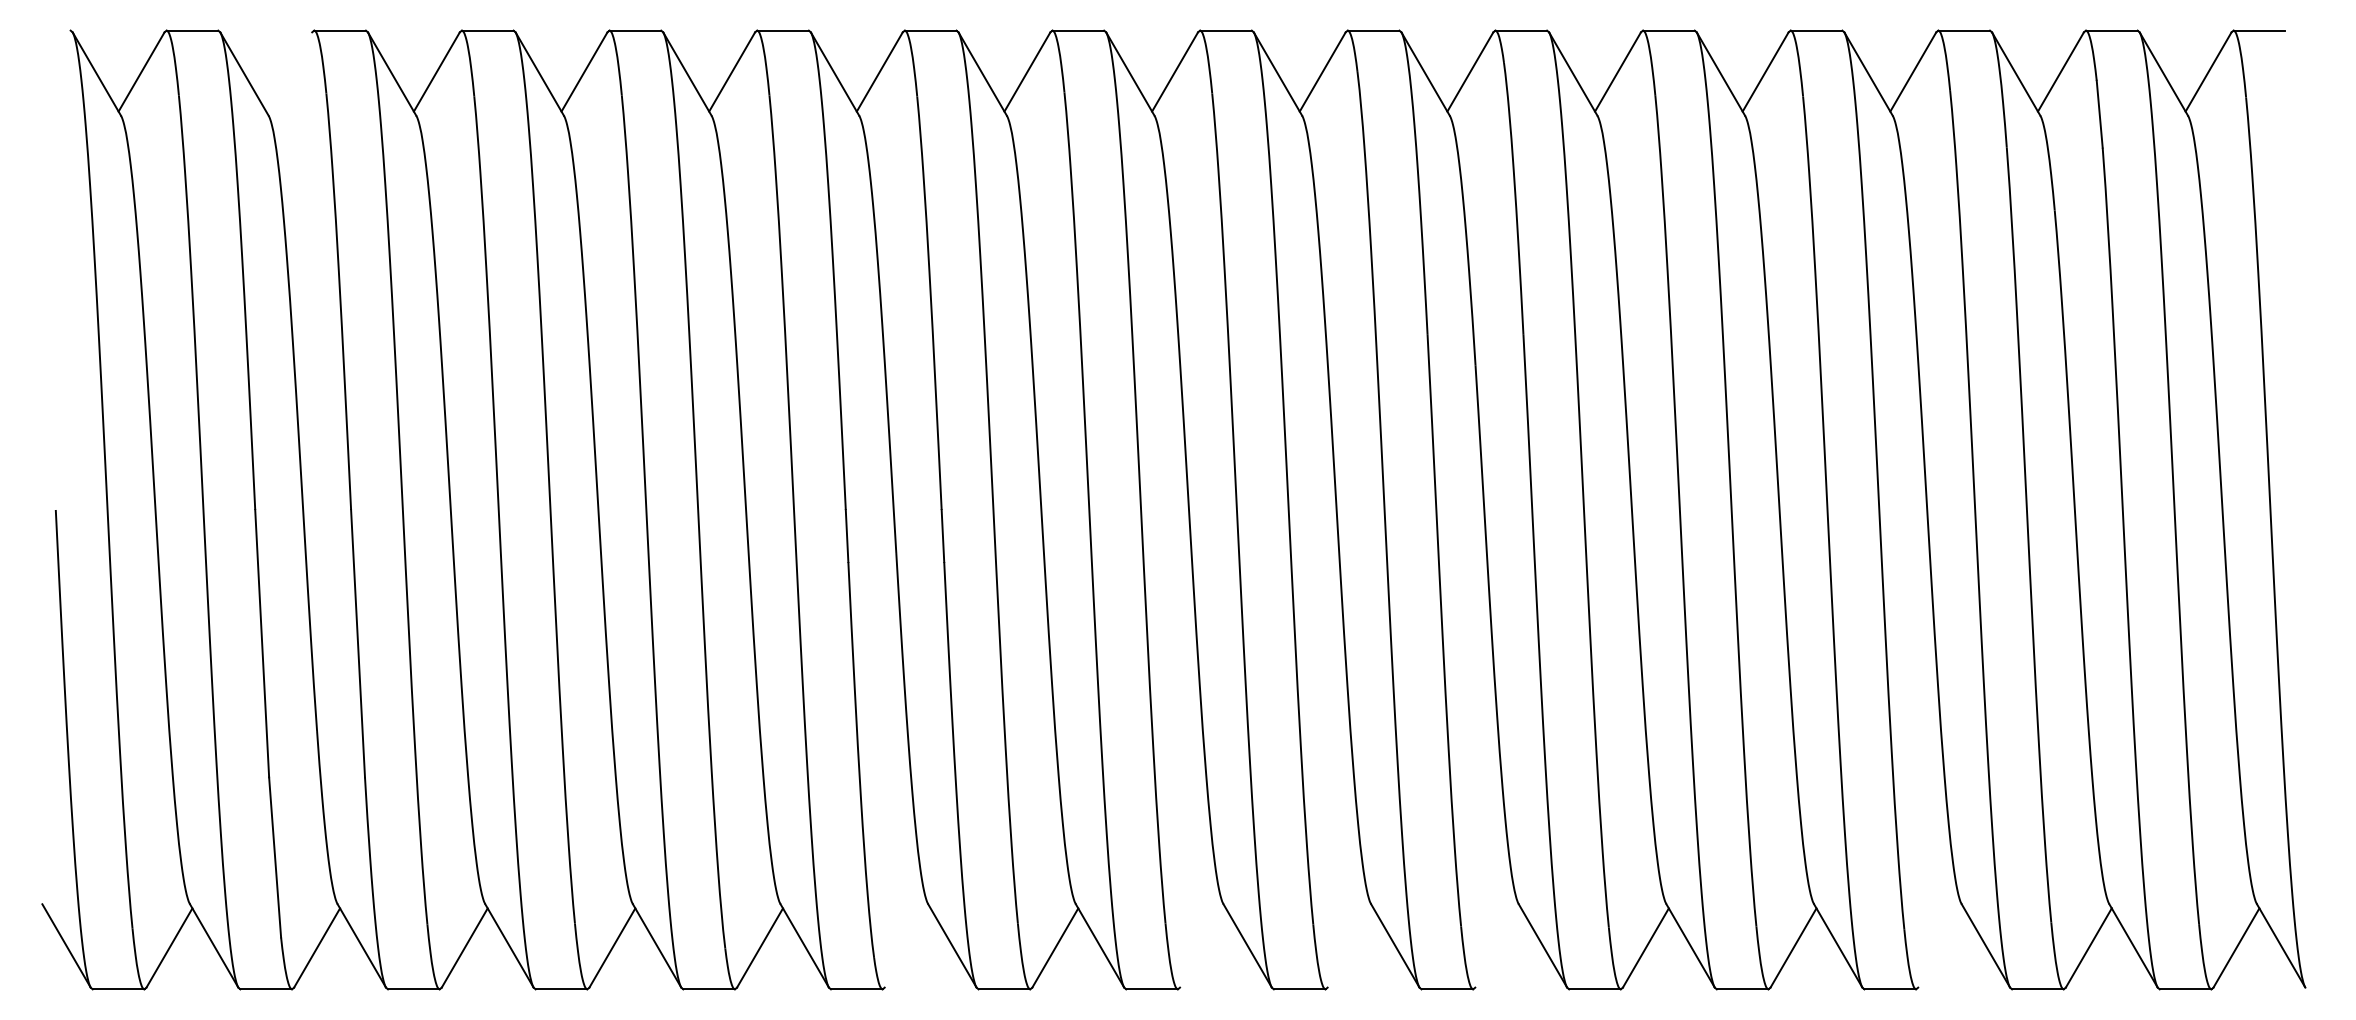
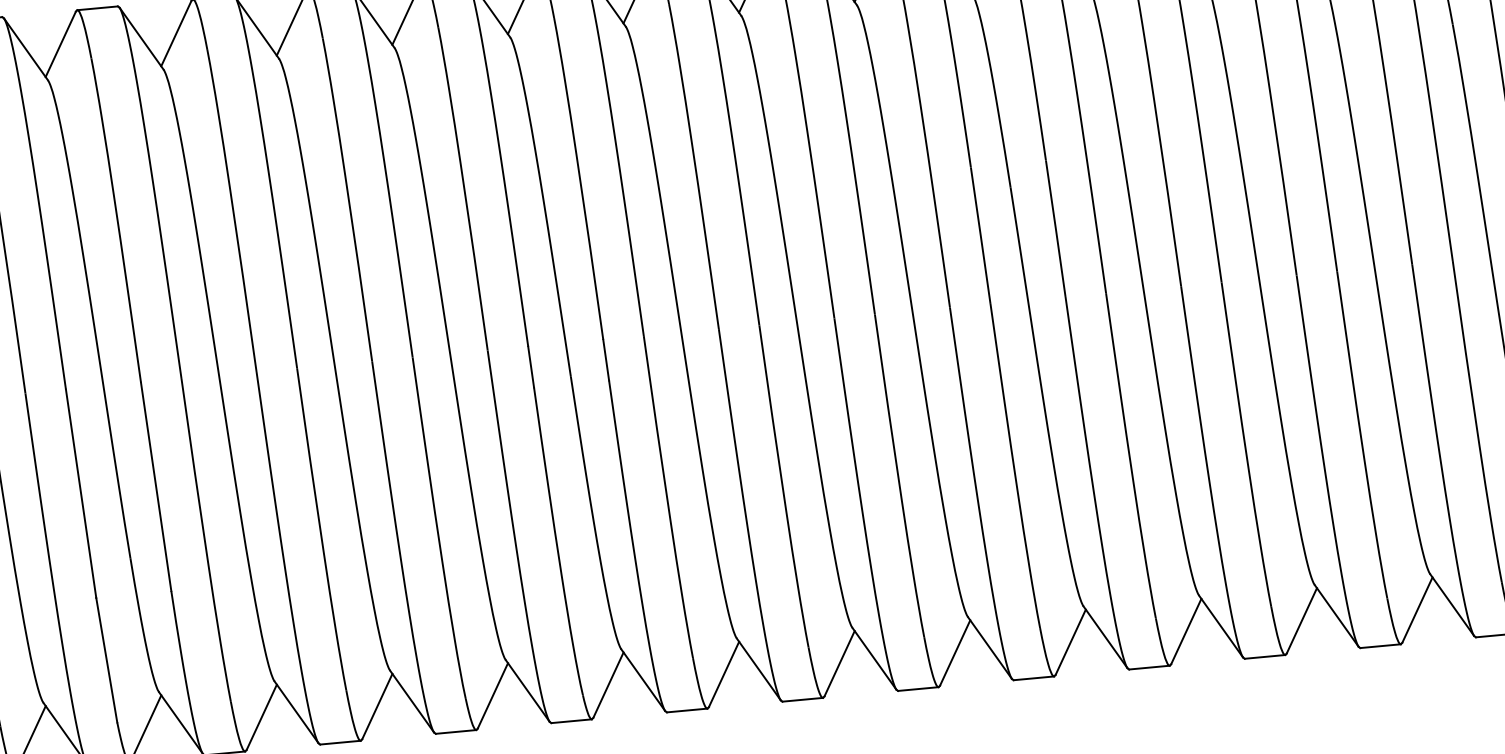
line: (289, 71) -> (60, 43), added
line: (907, 947) -> (608, 684), added
line: (1202, 947) -> (839, 663), added
line: (1350, 947) -> (955, 652), added
line: (1498, 947) -> (1070, 641), added
line: (1941, 947) -> (1417, 609), added

